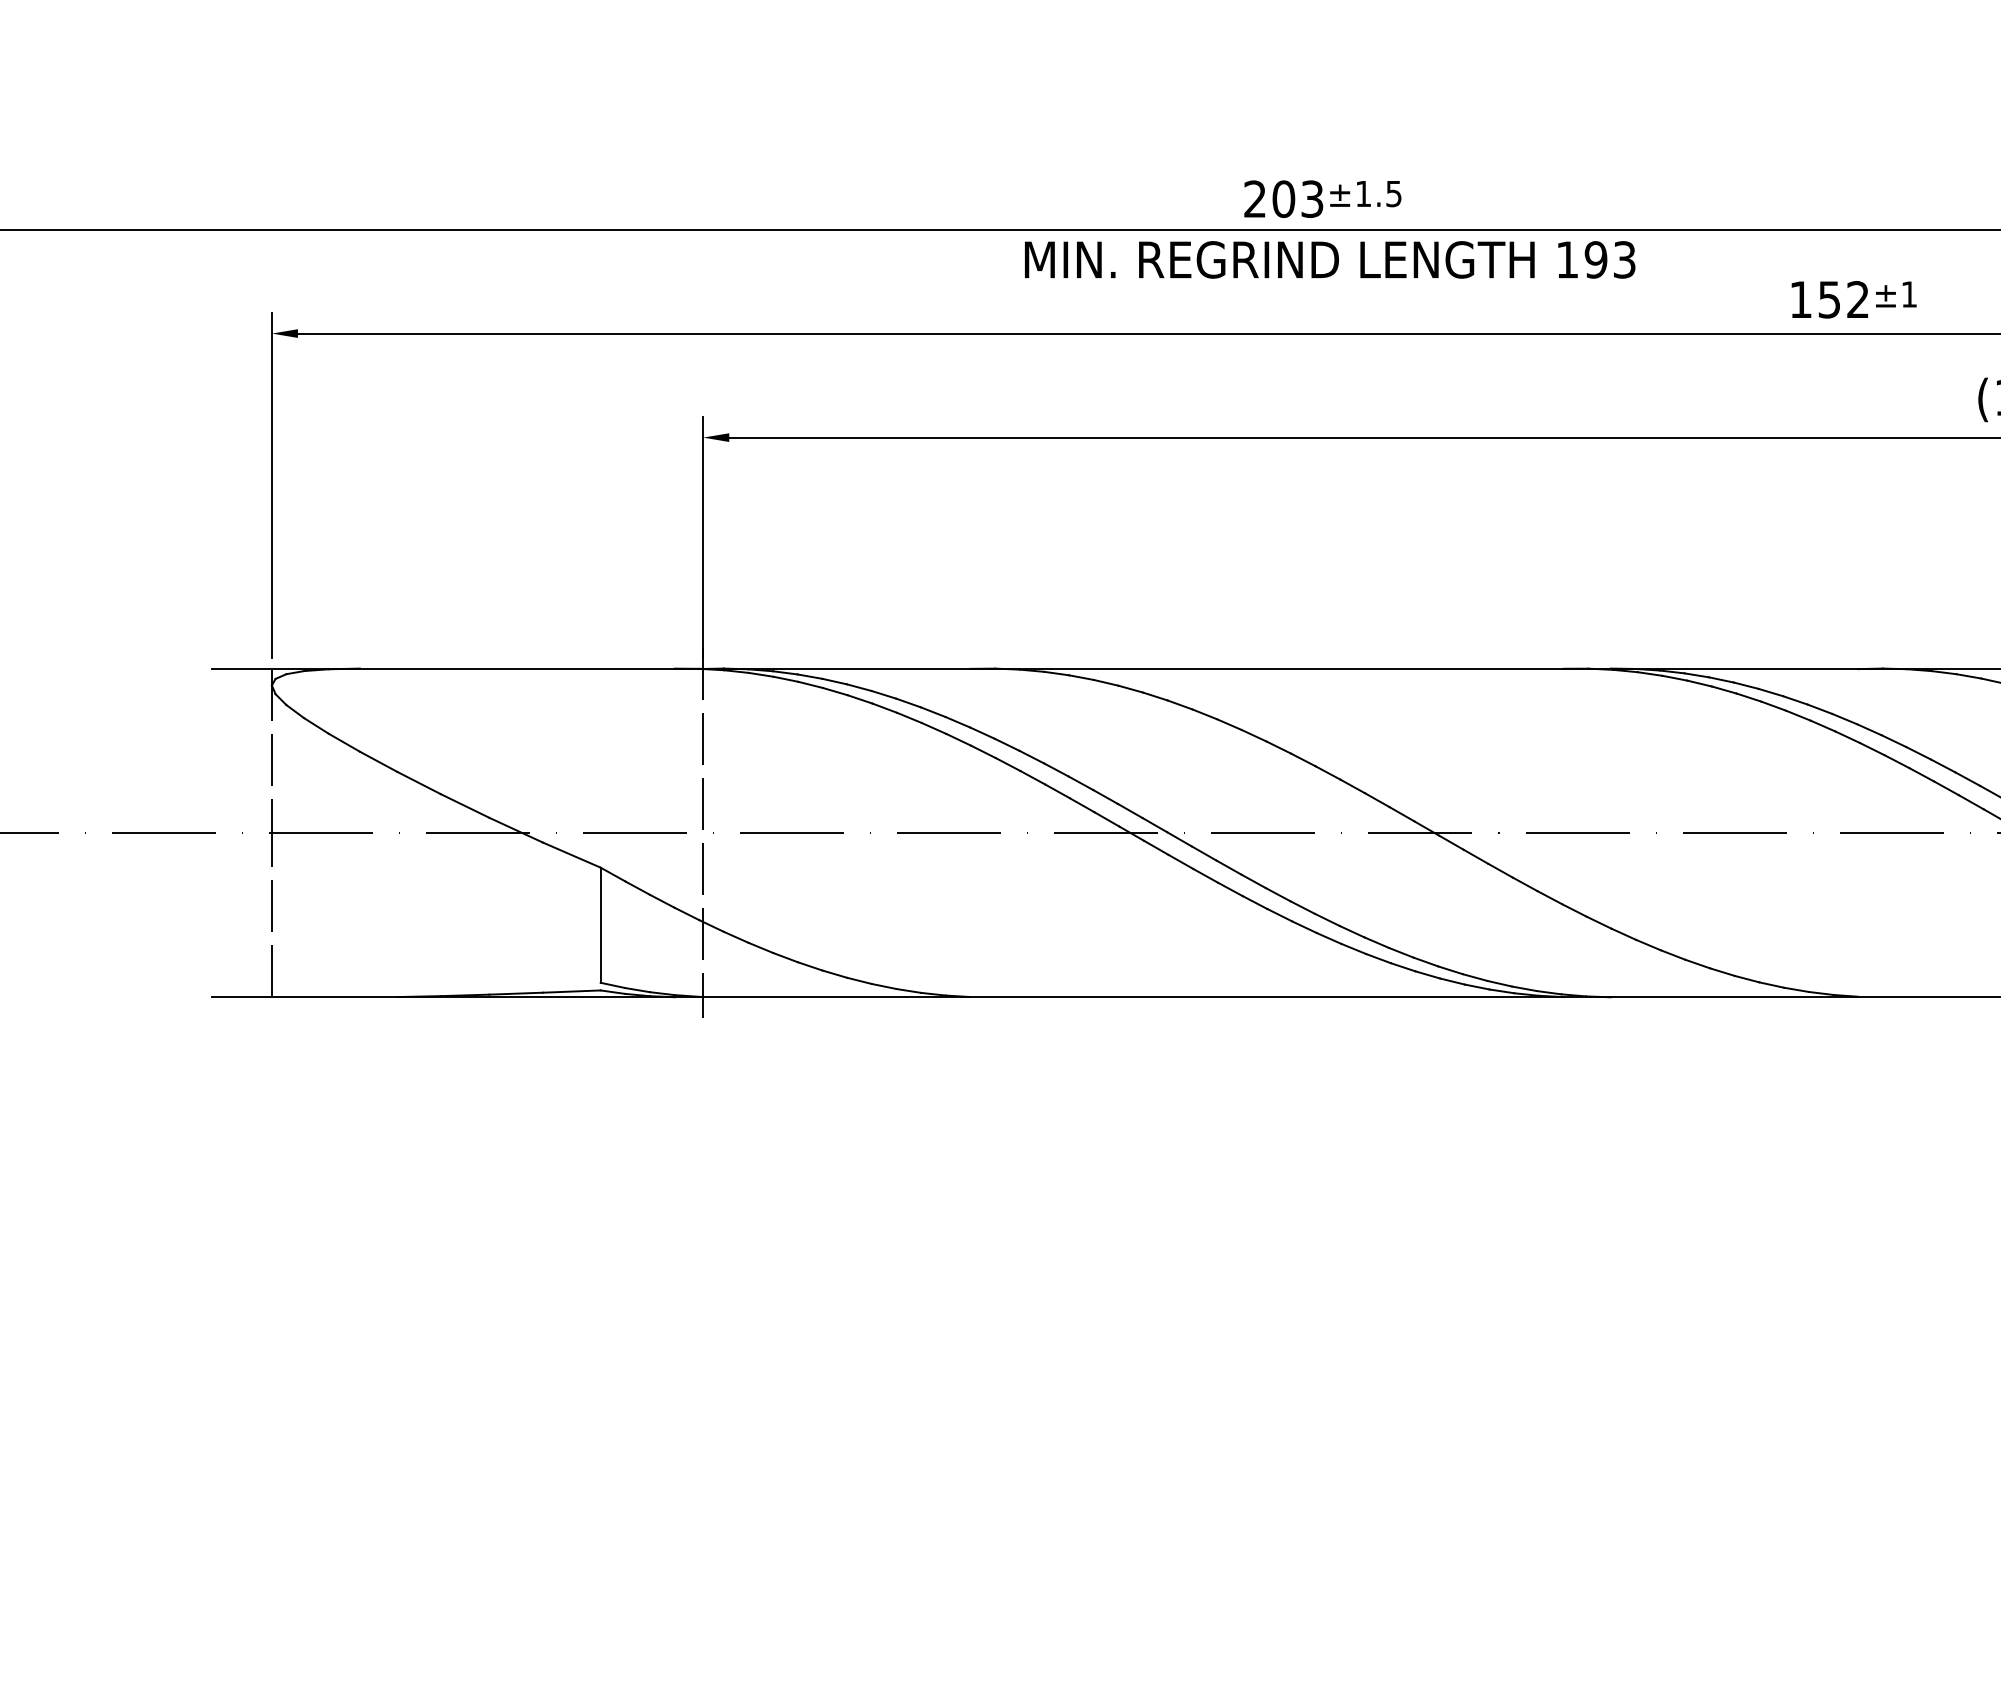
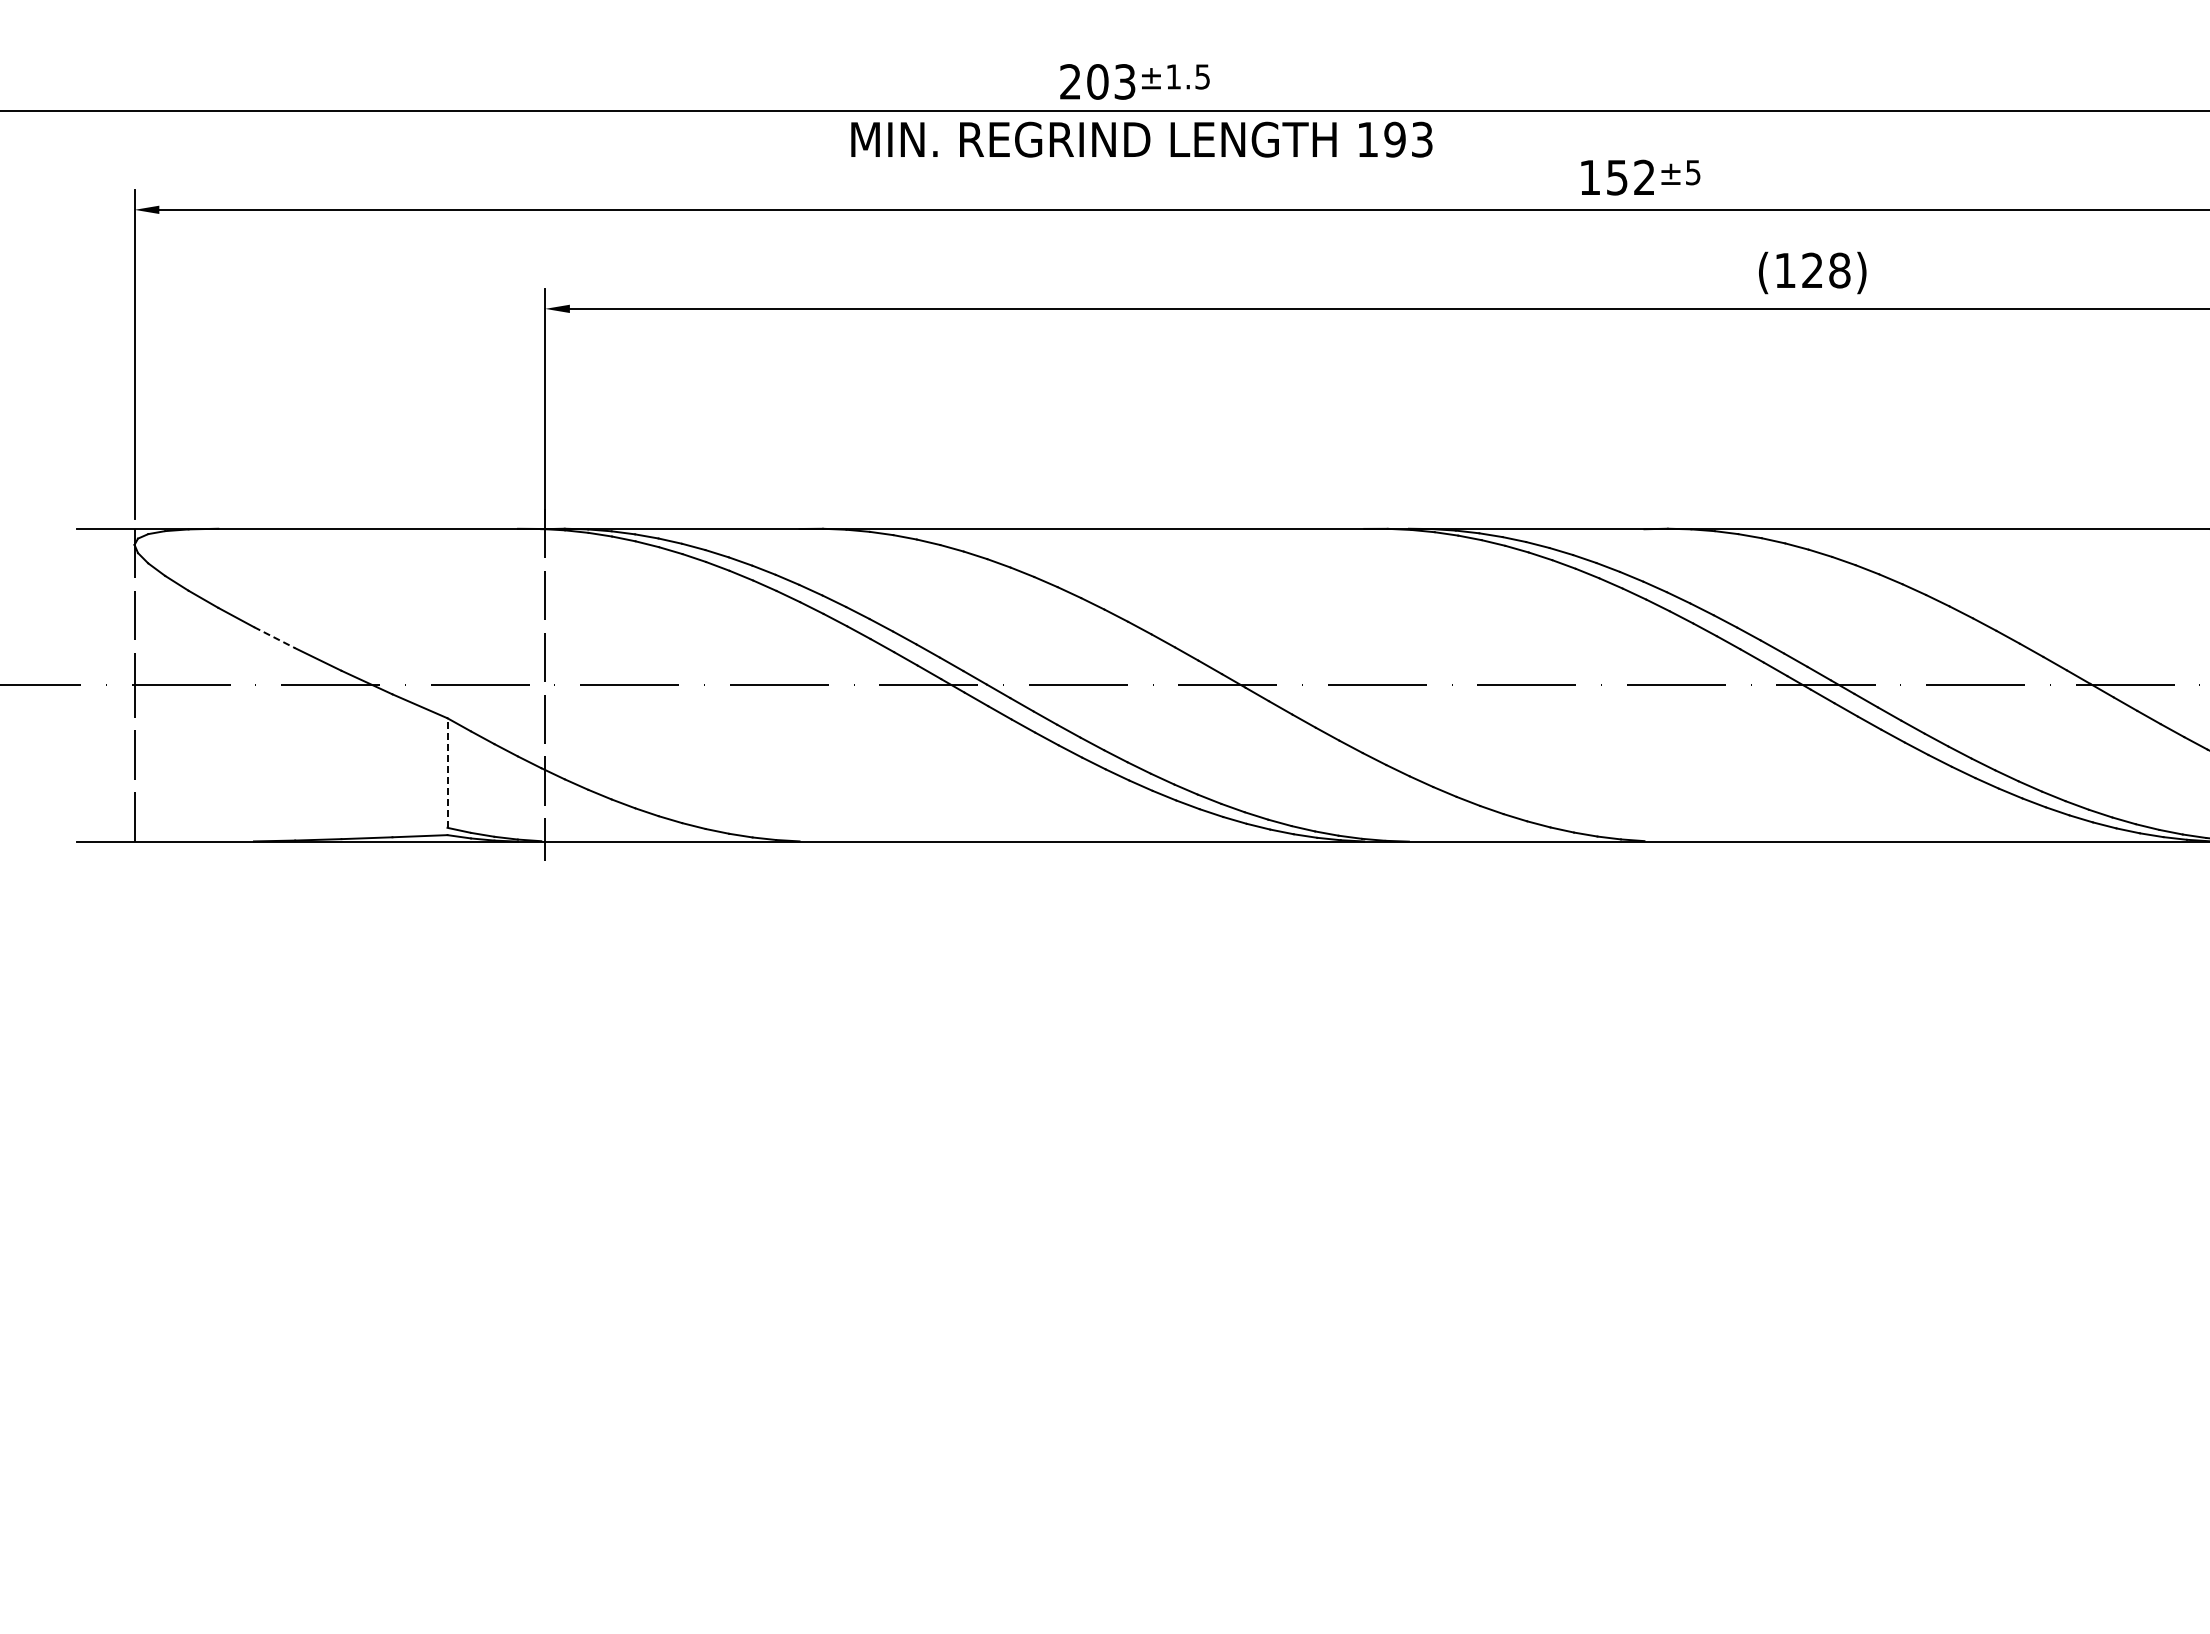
text: (1909, 294) -> (1693, 172), ±1 -> ±5
line: (419, 782) -> (275, 637), solid -> dashed
line: (600, 925) -> (447, 773), solid -> dashed

